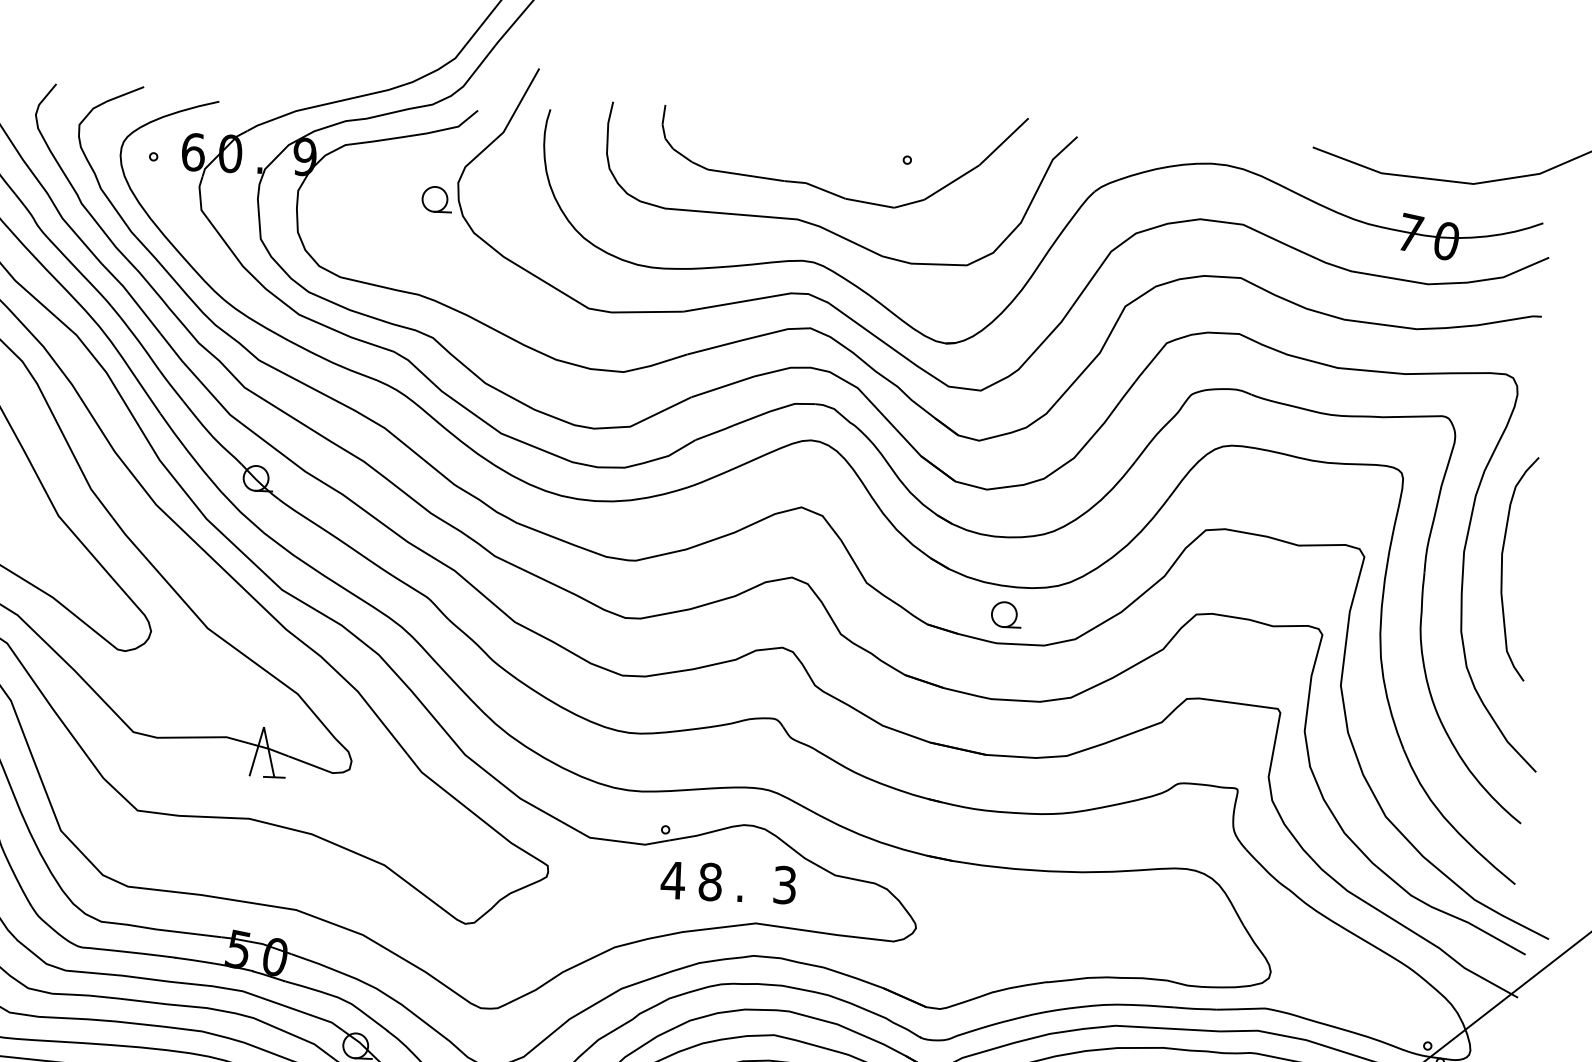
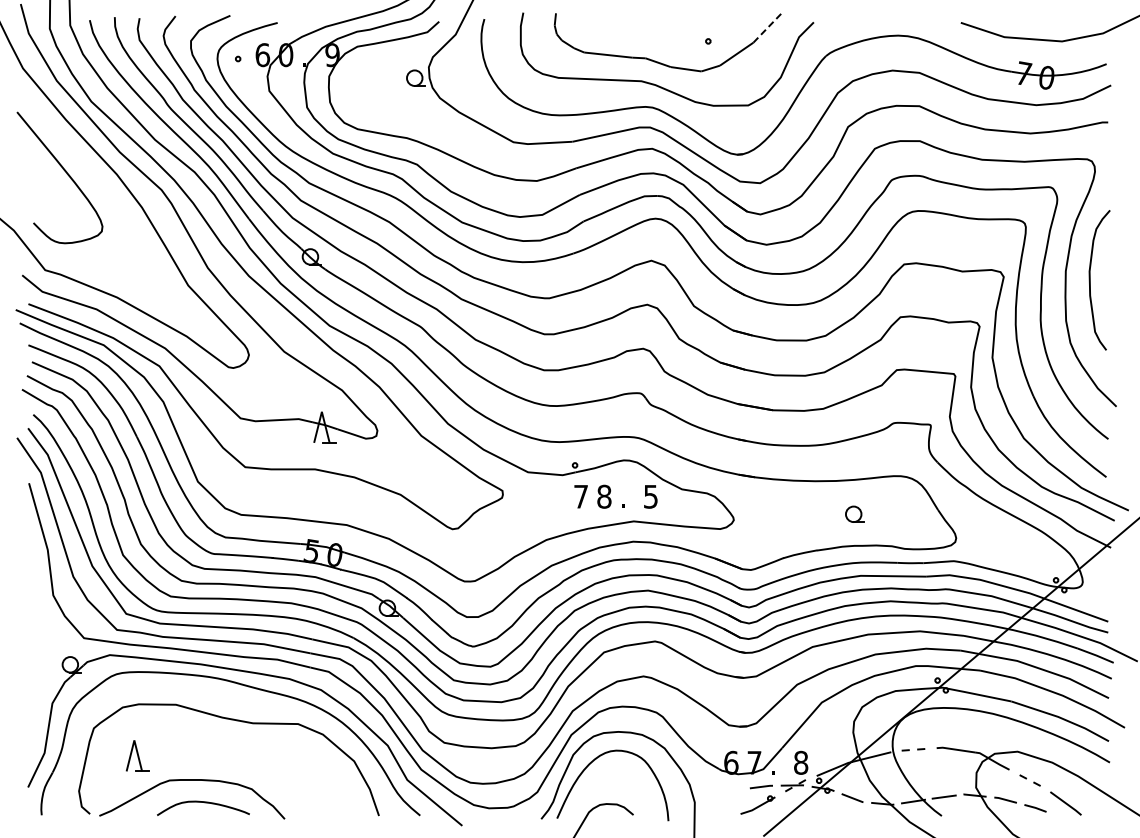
line: (1004, 141) -> (768, 27), solid -> dashed
part: (1005, 613) -> (854, 513), moved
text: (672, 879) -> (580, 496), 4 -> 7
text: (784, 883) -> (650, 495), 3 -> 5

